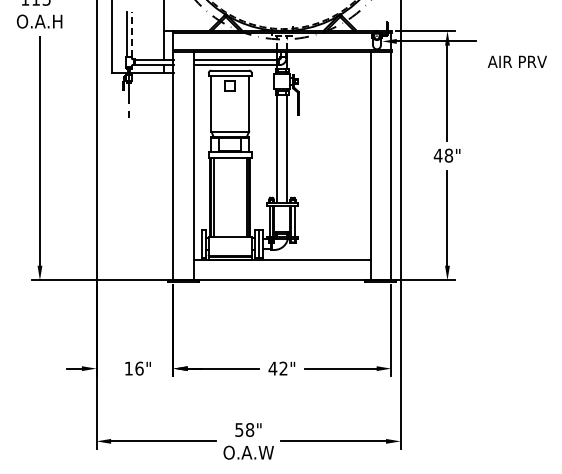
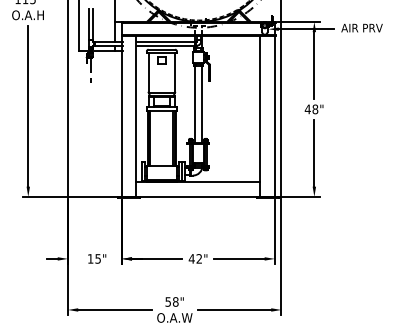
line: (131, 33) -> (92, 23), dashed -> solid
text: (516, 61) -> (361, 27), moved
text: (139, 368) -> (98, 258), 16" -> 15"

